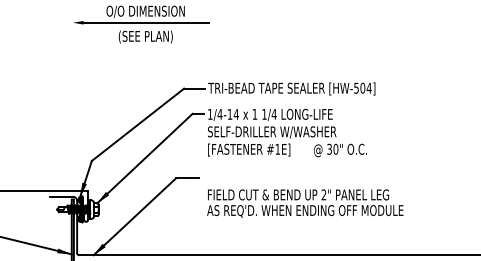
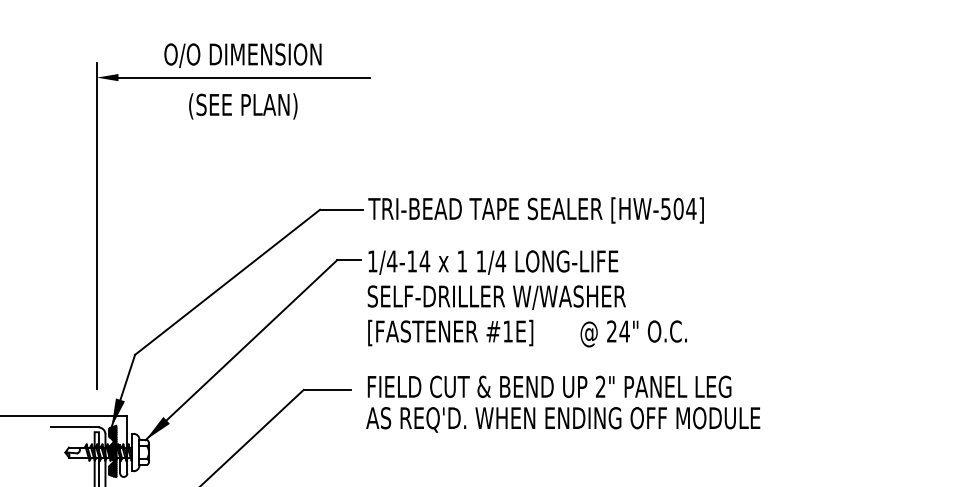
line: (72, 96) -> (96, 225), added
text: (332, 148) -> (617, 329), 30" -> 24"
text: (305, 203) -> (563, 404), moved

